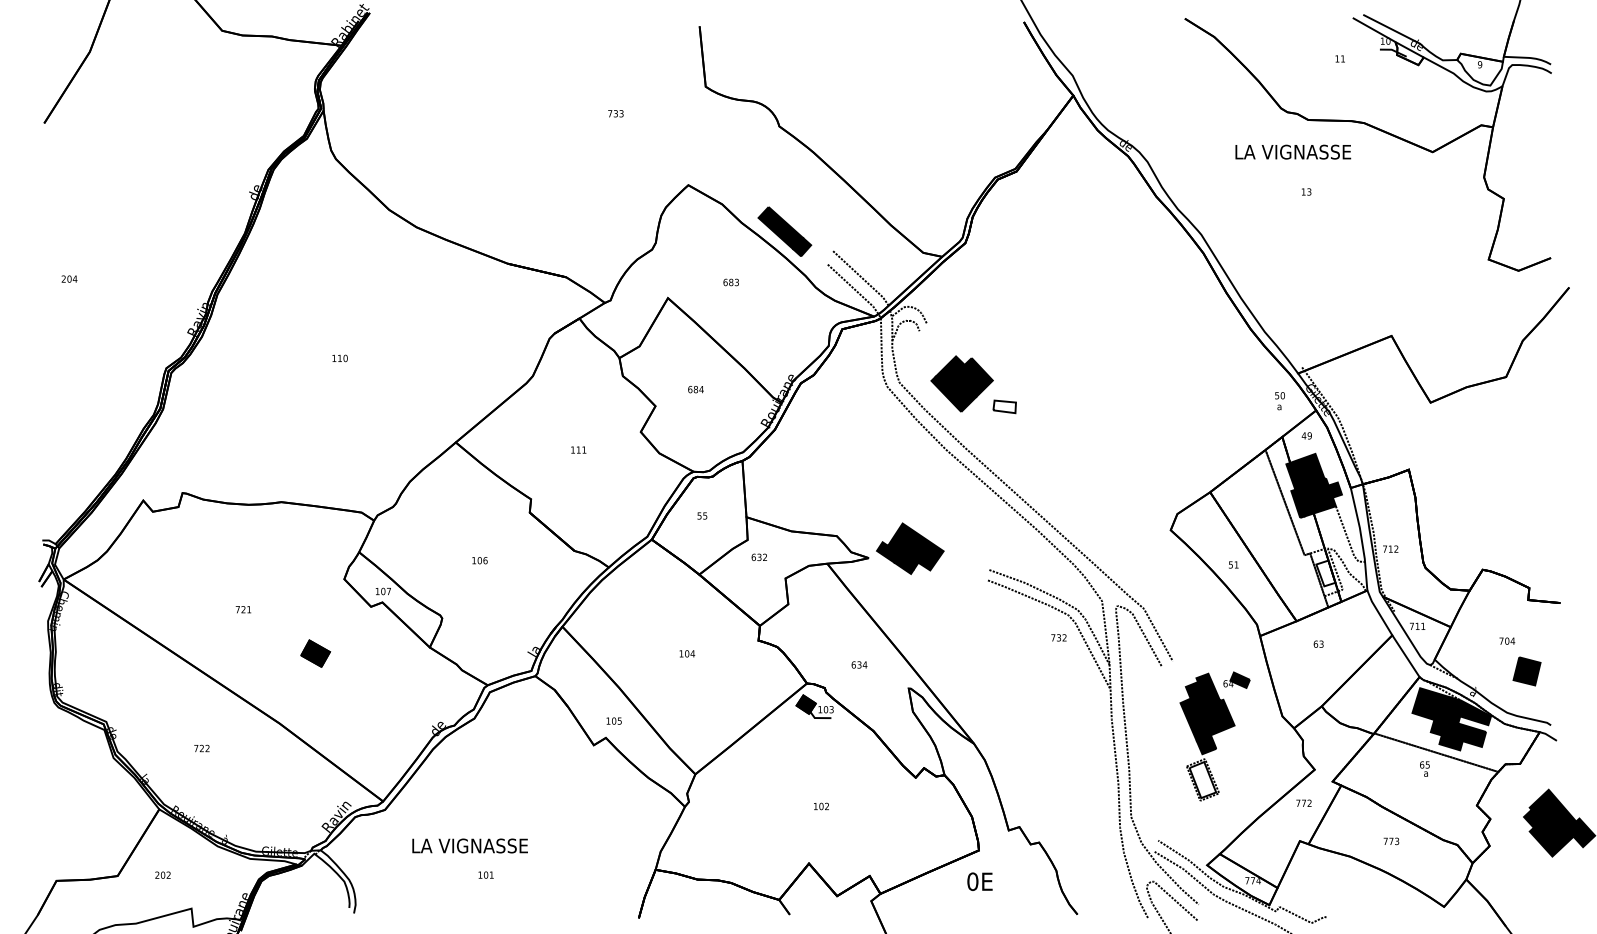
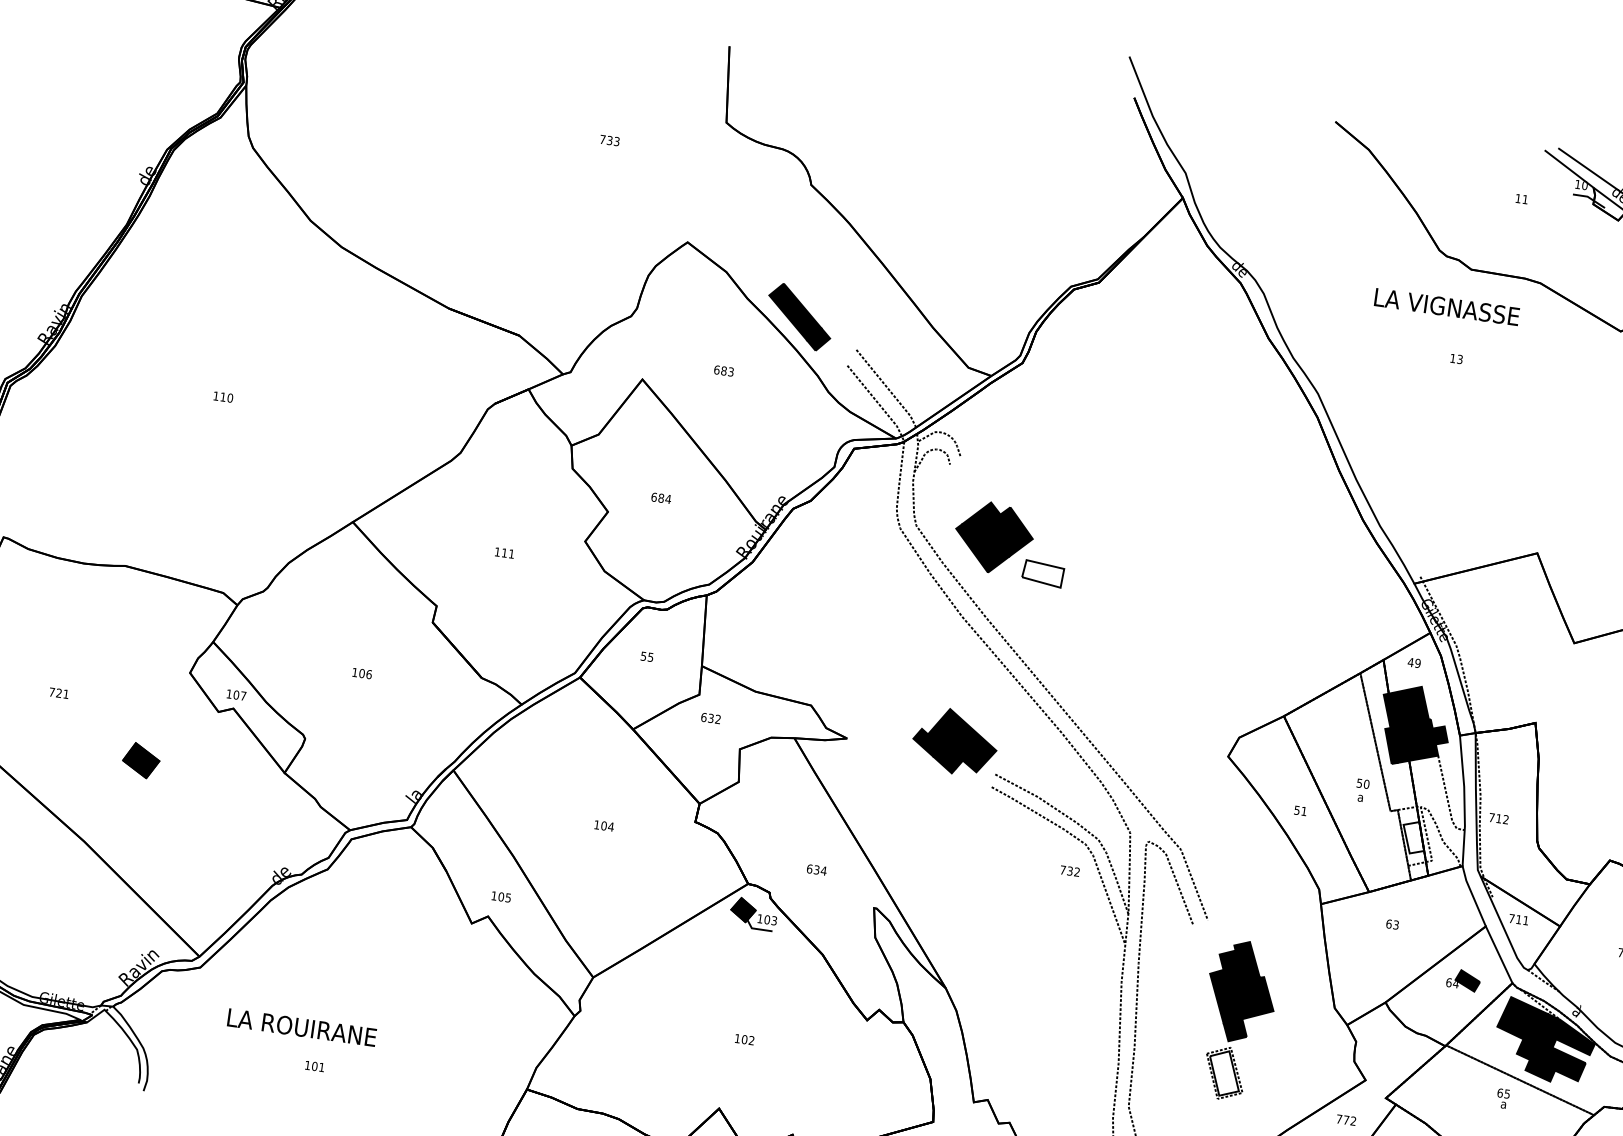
text: (1279, 401) -> (1361, 790), moved
part: (1004, 406) -> (1042, 573), size x1.43
part: (910, 548) -> (955, 741), moved
part: (1236, 679) -> (1463, 979), moved
text: (484, 845) -> (318, 1029), LA VIGNASSE -> LA ROUIRANE

